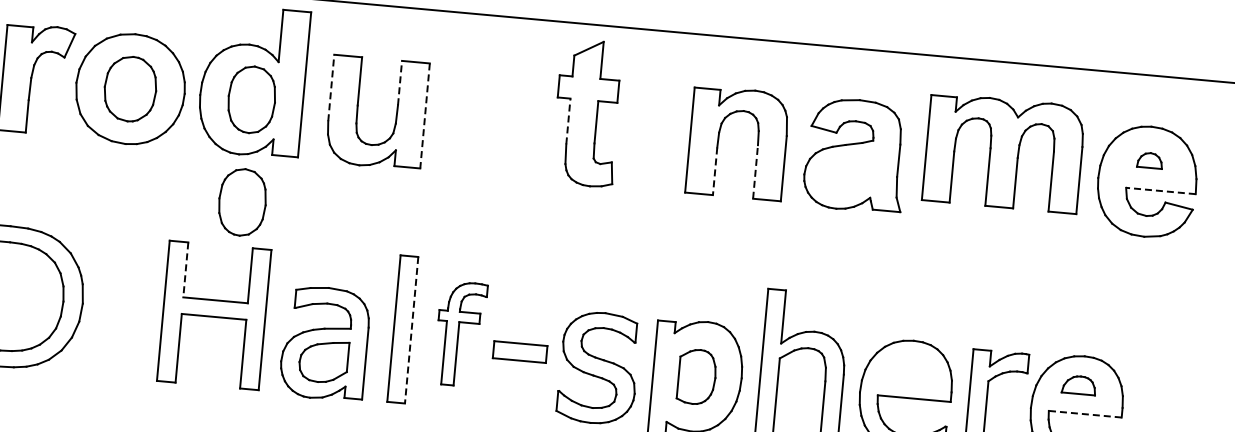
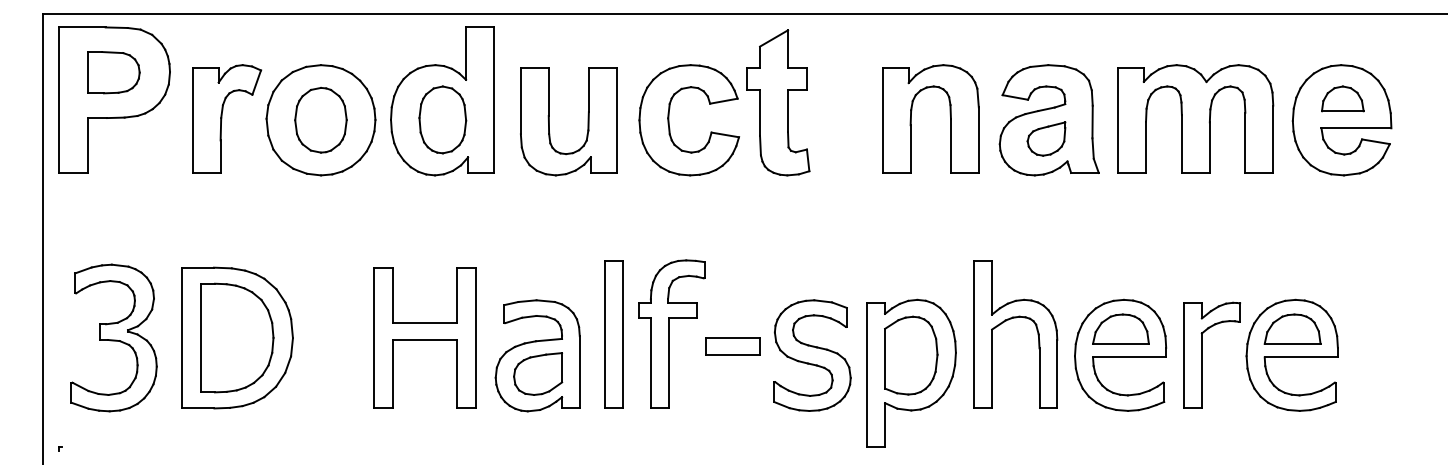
line: (399, 82) -> (588, 89), dashed -> solid
line: (330, 87) -> (520, 100), dashed -> solid
line: (424, 116) -> (616, 120), dashed -> solid
part: (477, 120) -> (669, 120), added
line: (568, 121) -> (760, 112), dashed -> solid
part: (1003, 152) -> (1195, 118), moved
part: (1149, 160) -> (1342, 98), size x1.67
line: (714, 171) -> (910, 149), dashed -> solid
line: (755, 172) -> (950, 146), dashed -> solid
part: (851, 173) -> (1046, 138), added
line: (1160, 191) -> (1356, 128), dashed -> solid
part: (242, 201) -> (442, 222), removed
line: (185, 270) -> (392, 295), dashed -> solid
line: (411, 329) -> (622, 334), dashed -> solid
part: (460, 333) -> (671, 333), size x1.43
part: (907, 368) -> (1120, 328), added
part: (697, 376) -> (911, 355), size x1.43
part: (1079, 384) -> (1292, 328), size x1.67
line: (1085, 414) -> (1301, 357), dashed -> solid

